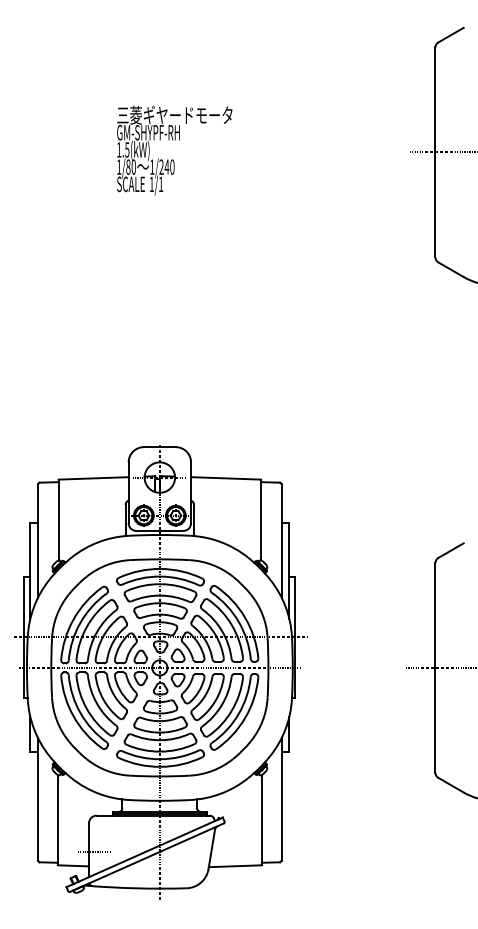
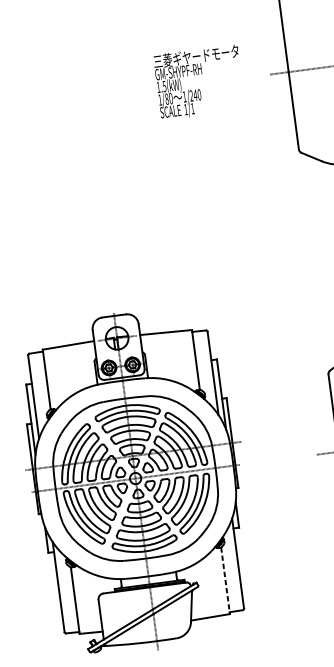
text: (174, 150) -> (199, 82), moved
line: (261, 820) -> (225, 581), solid -> dashed
line: (93, 852) -> (104, 620), removed

